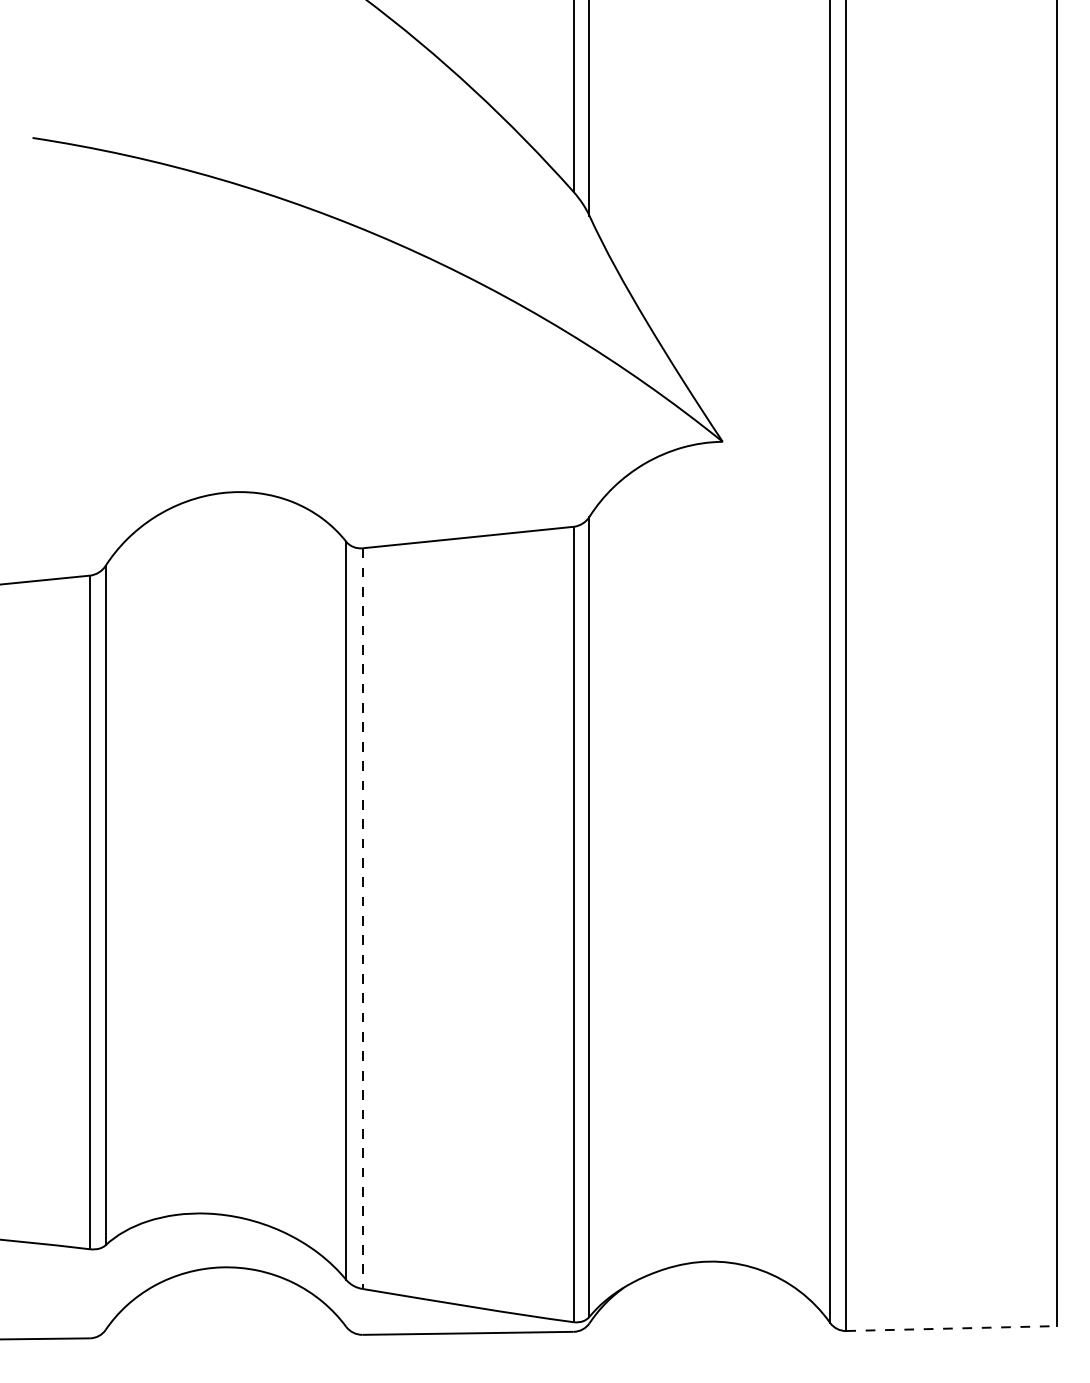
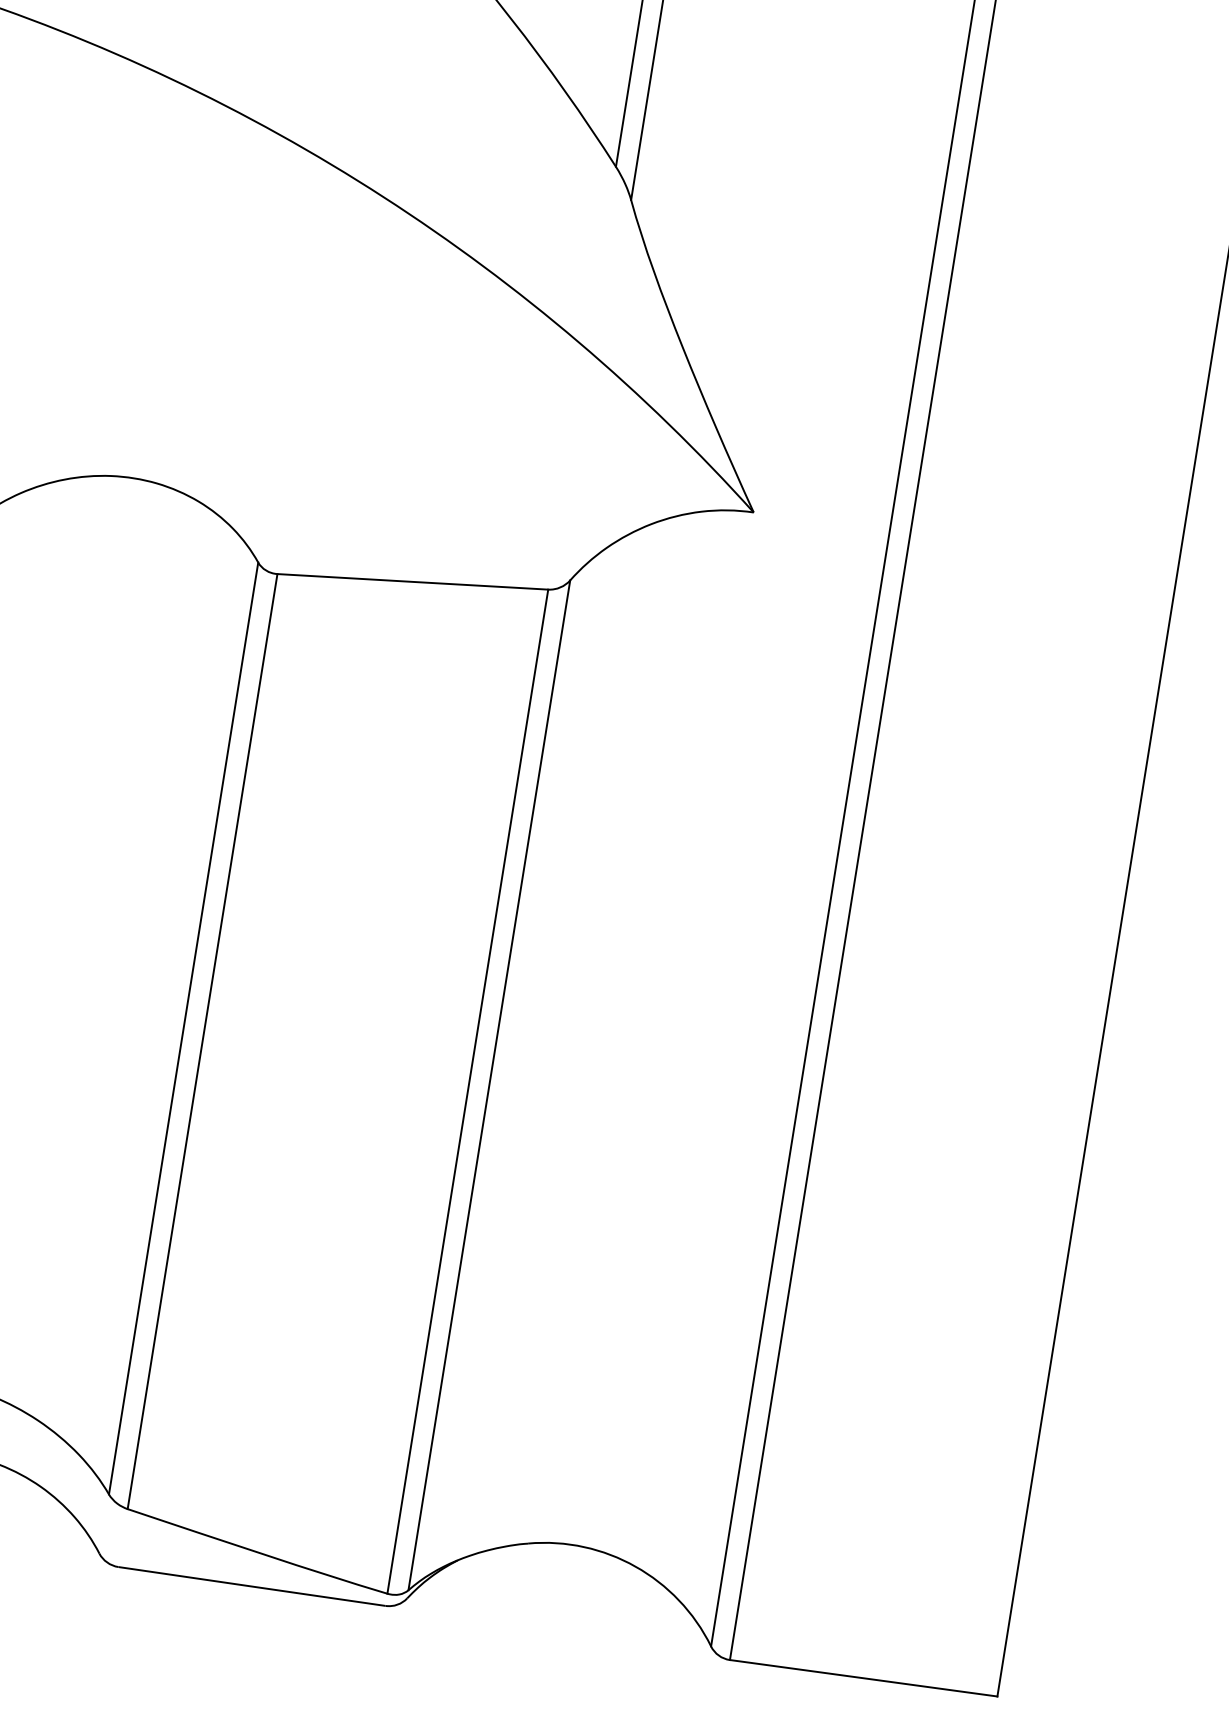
line: (362, 919) -> (202, 1042), dashed -> solid
line: (951, 1328) -> (863, 1678), dashed -> solid

